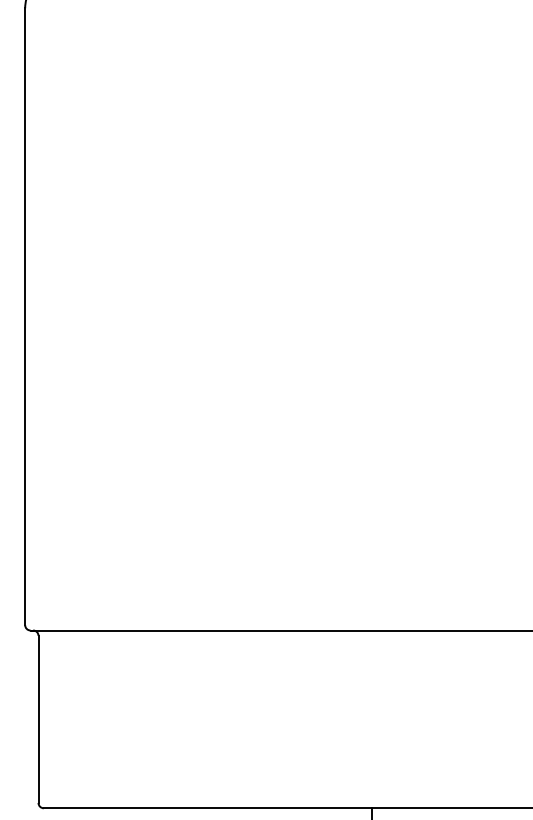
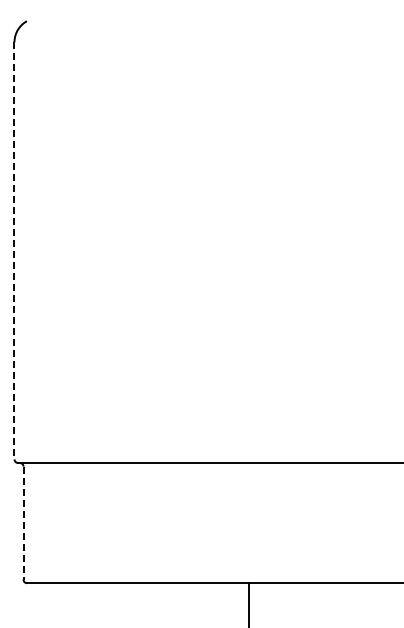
line: (25, 316) -> (14, 250), solid -> dashed
line: (38, 719) -> (23, 523), solid -> dashed

